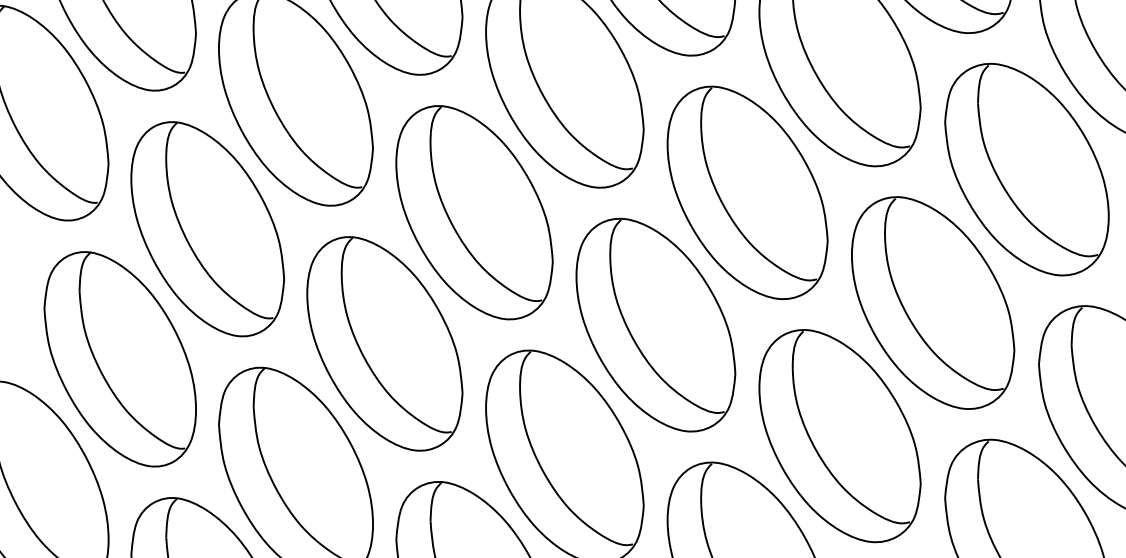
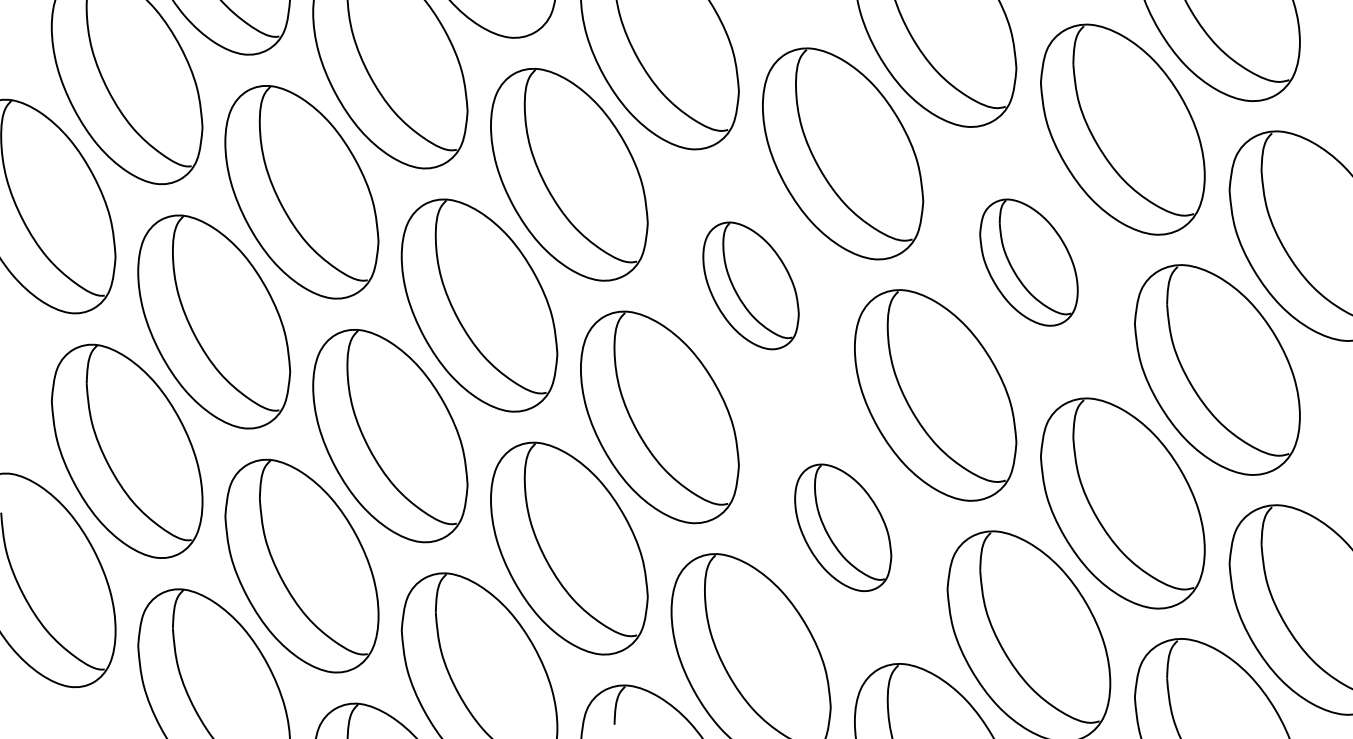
part: (1026, 169) -> (1028, 262), size x0.6
part: (746, 192) -> (750, 285), size x0.6
part: (840, 435) -> (843, 527), size x0.6

